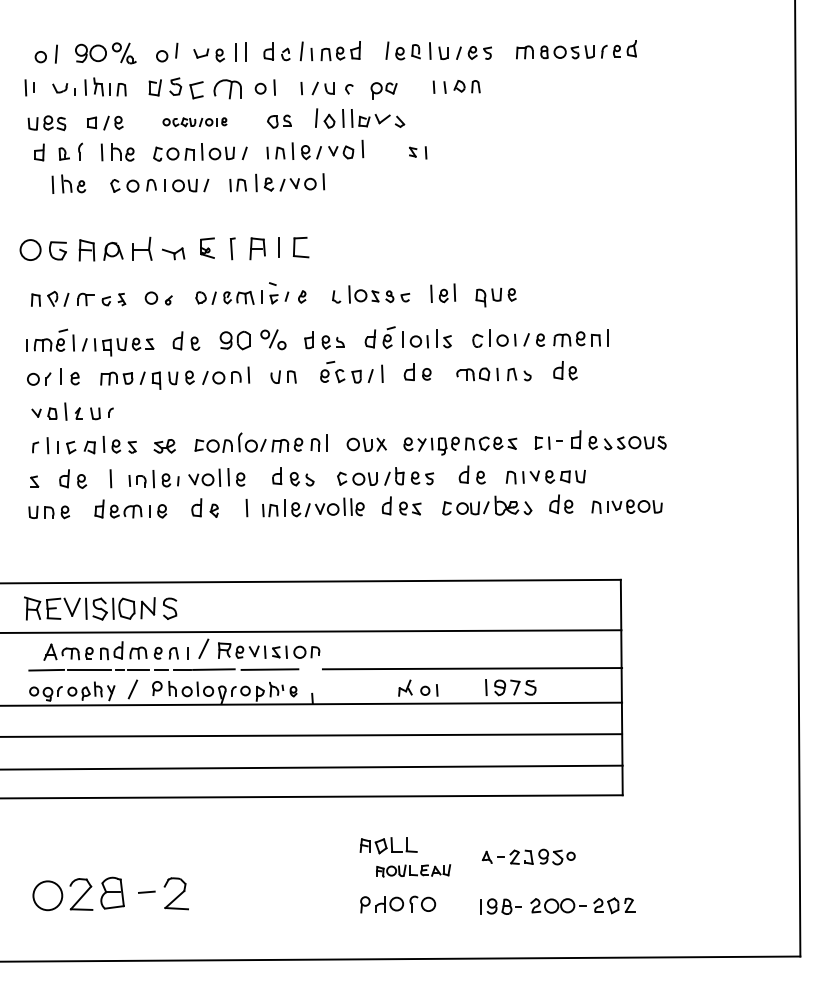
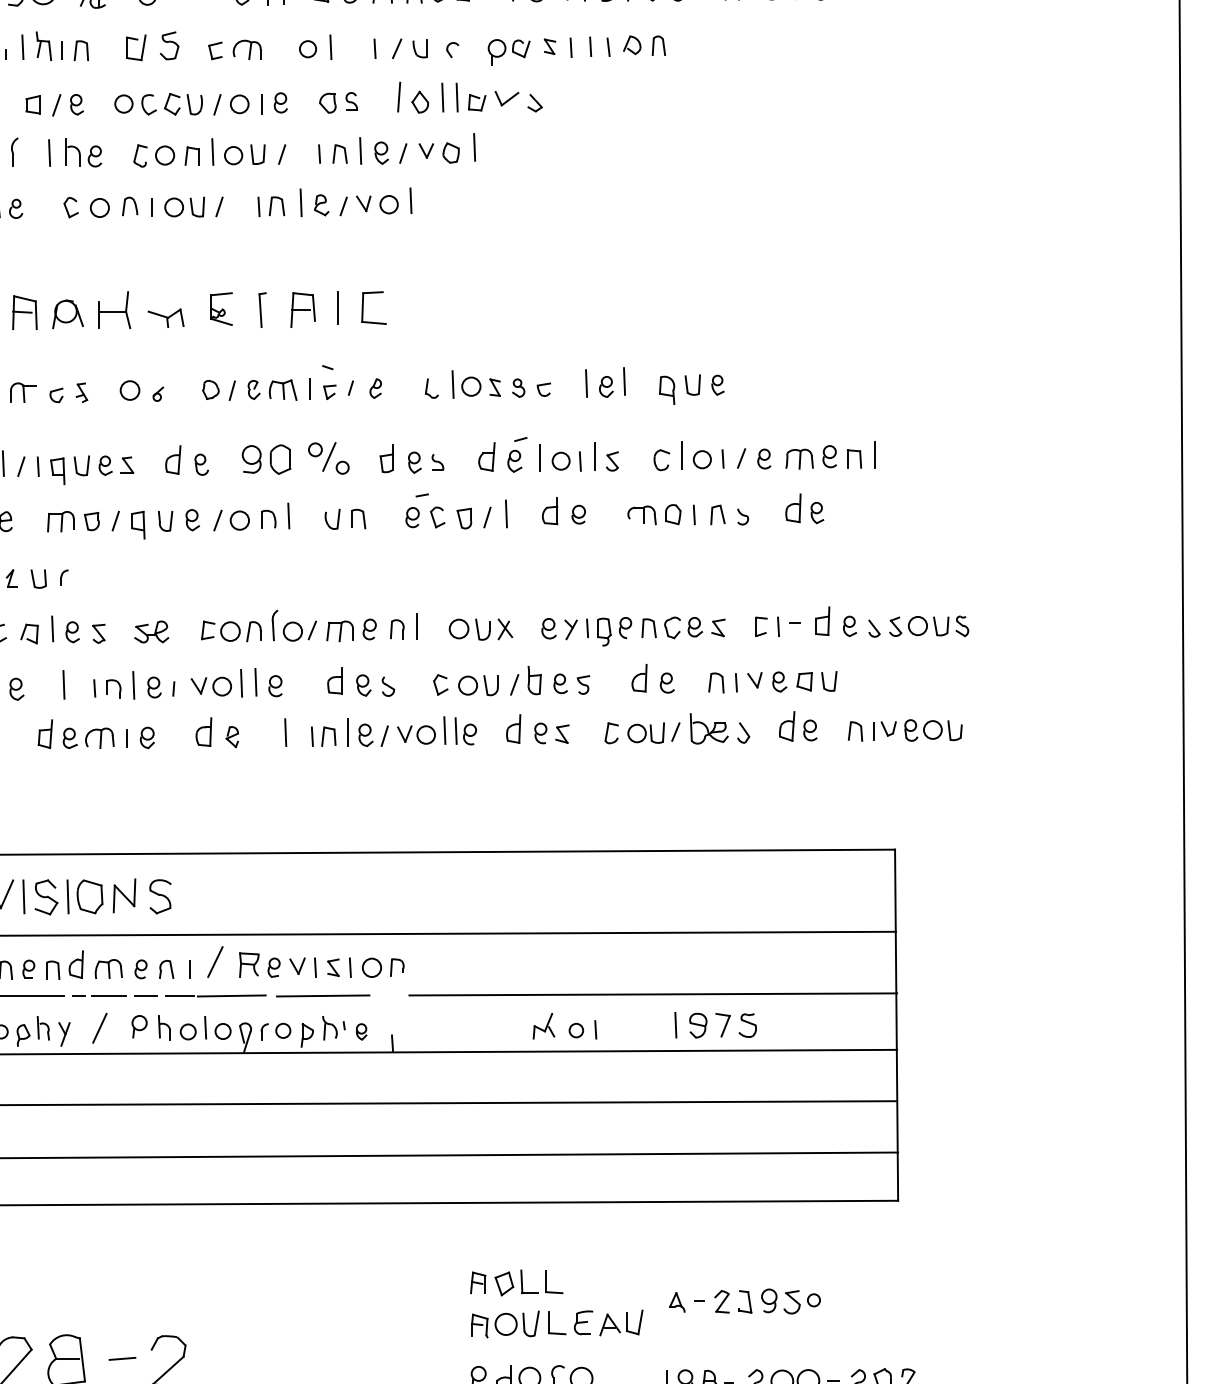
part: (215, 88) -> (234, 48), size x0.62
part: (194, 121) -> (200, 102), size x1.67
part: (418, 152) -> (558, 47), moved
part: (413, 870) -> (557, 1323), size x1.43

